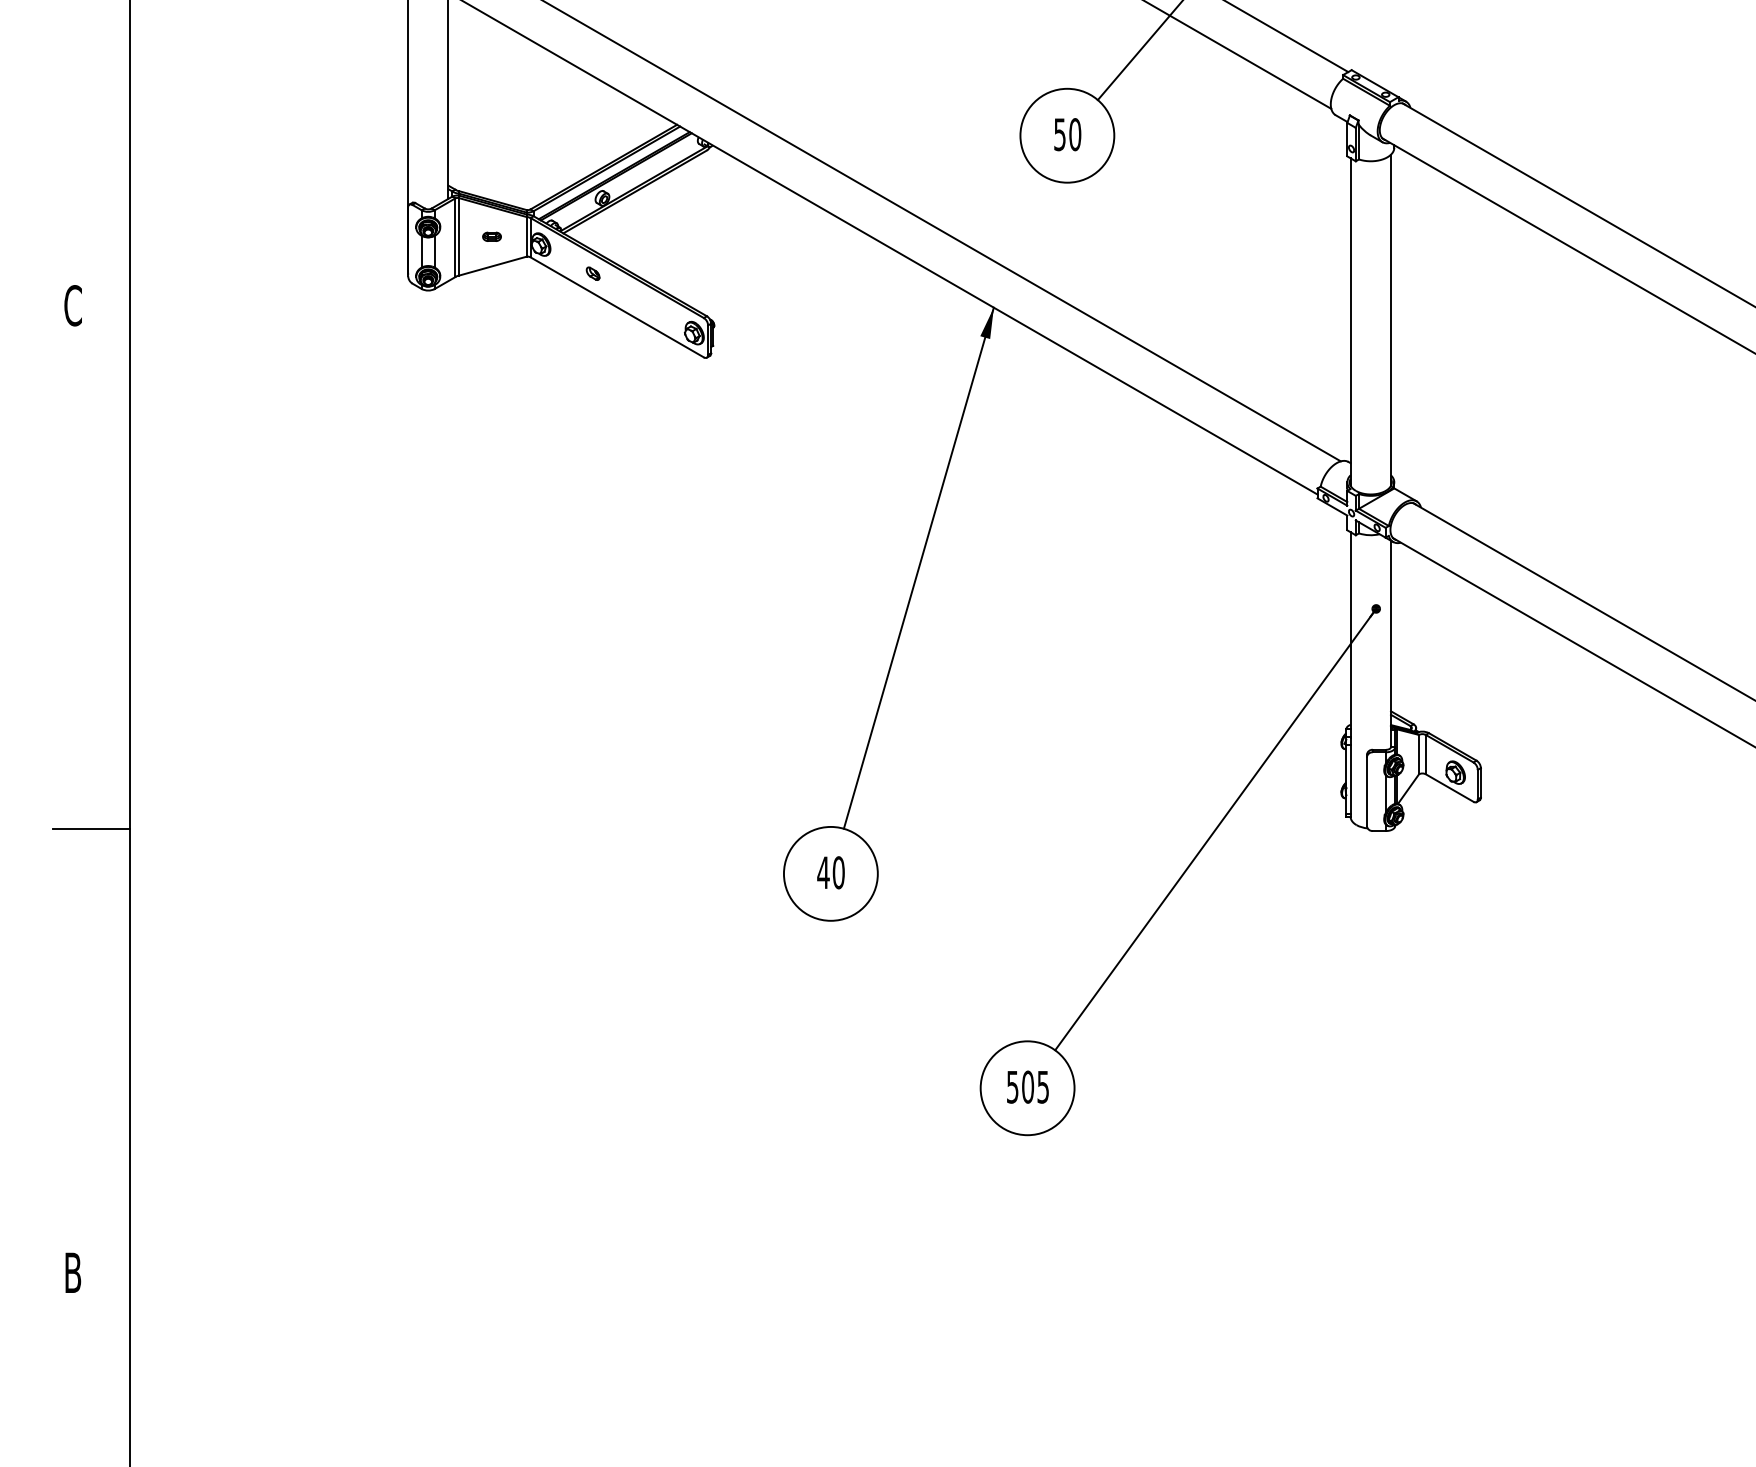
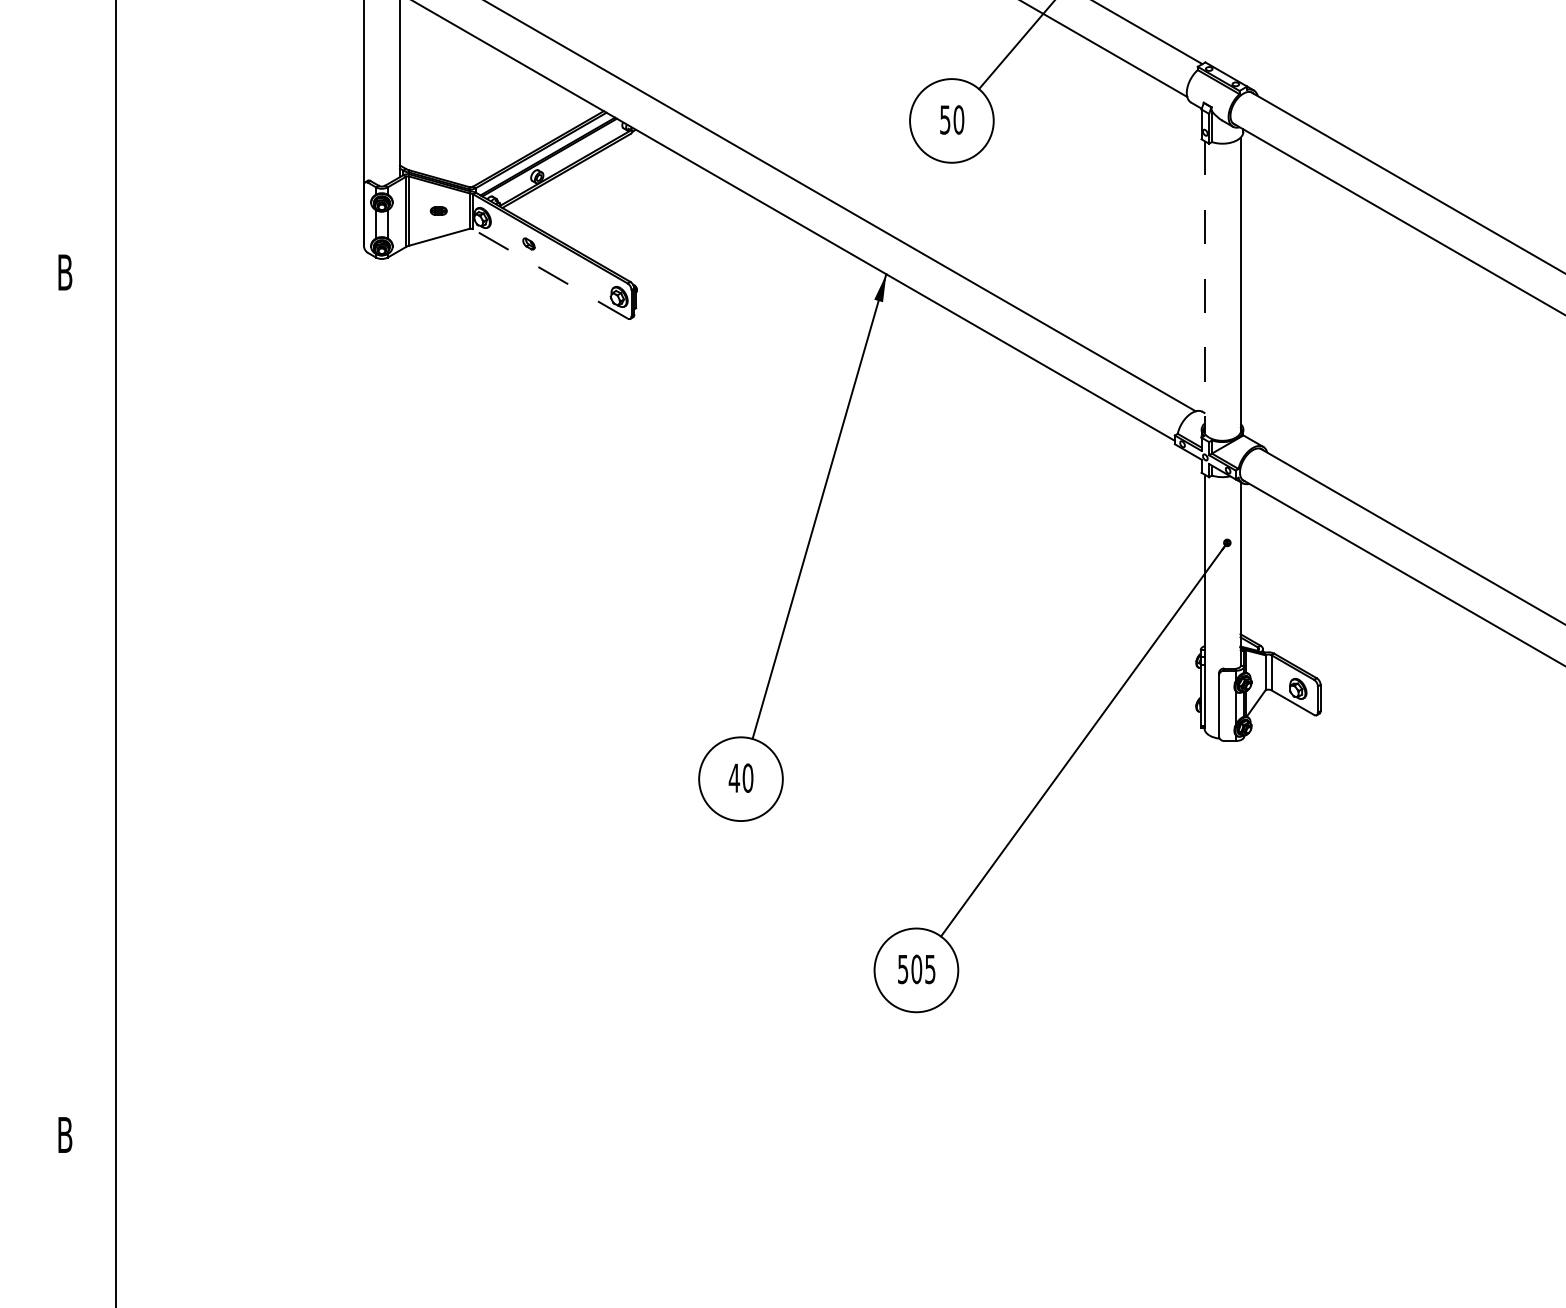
text: (72, 305) -> (64, 272), C -> B
line: (616, 307) -> (549, 274), solid -> dashed
line: (1350, 322) -> (1204, 287), solid -> dashed
line: (90, 829) -> (80, 739), removed

